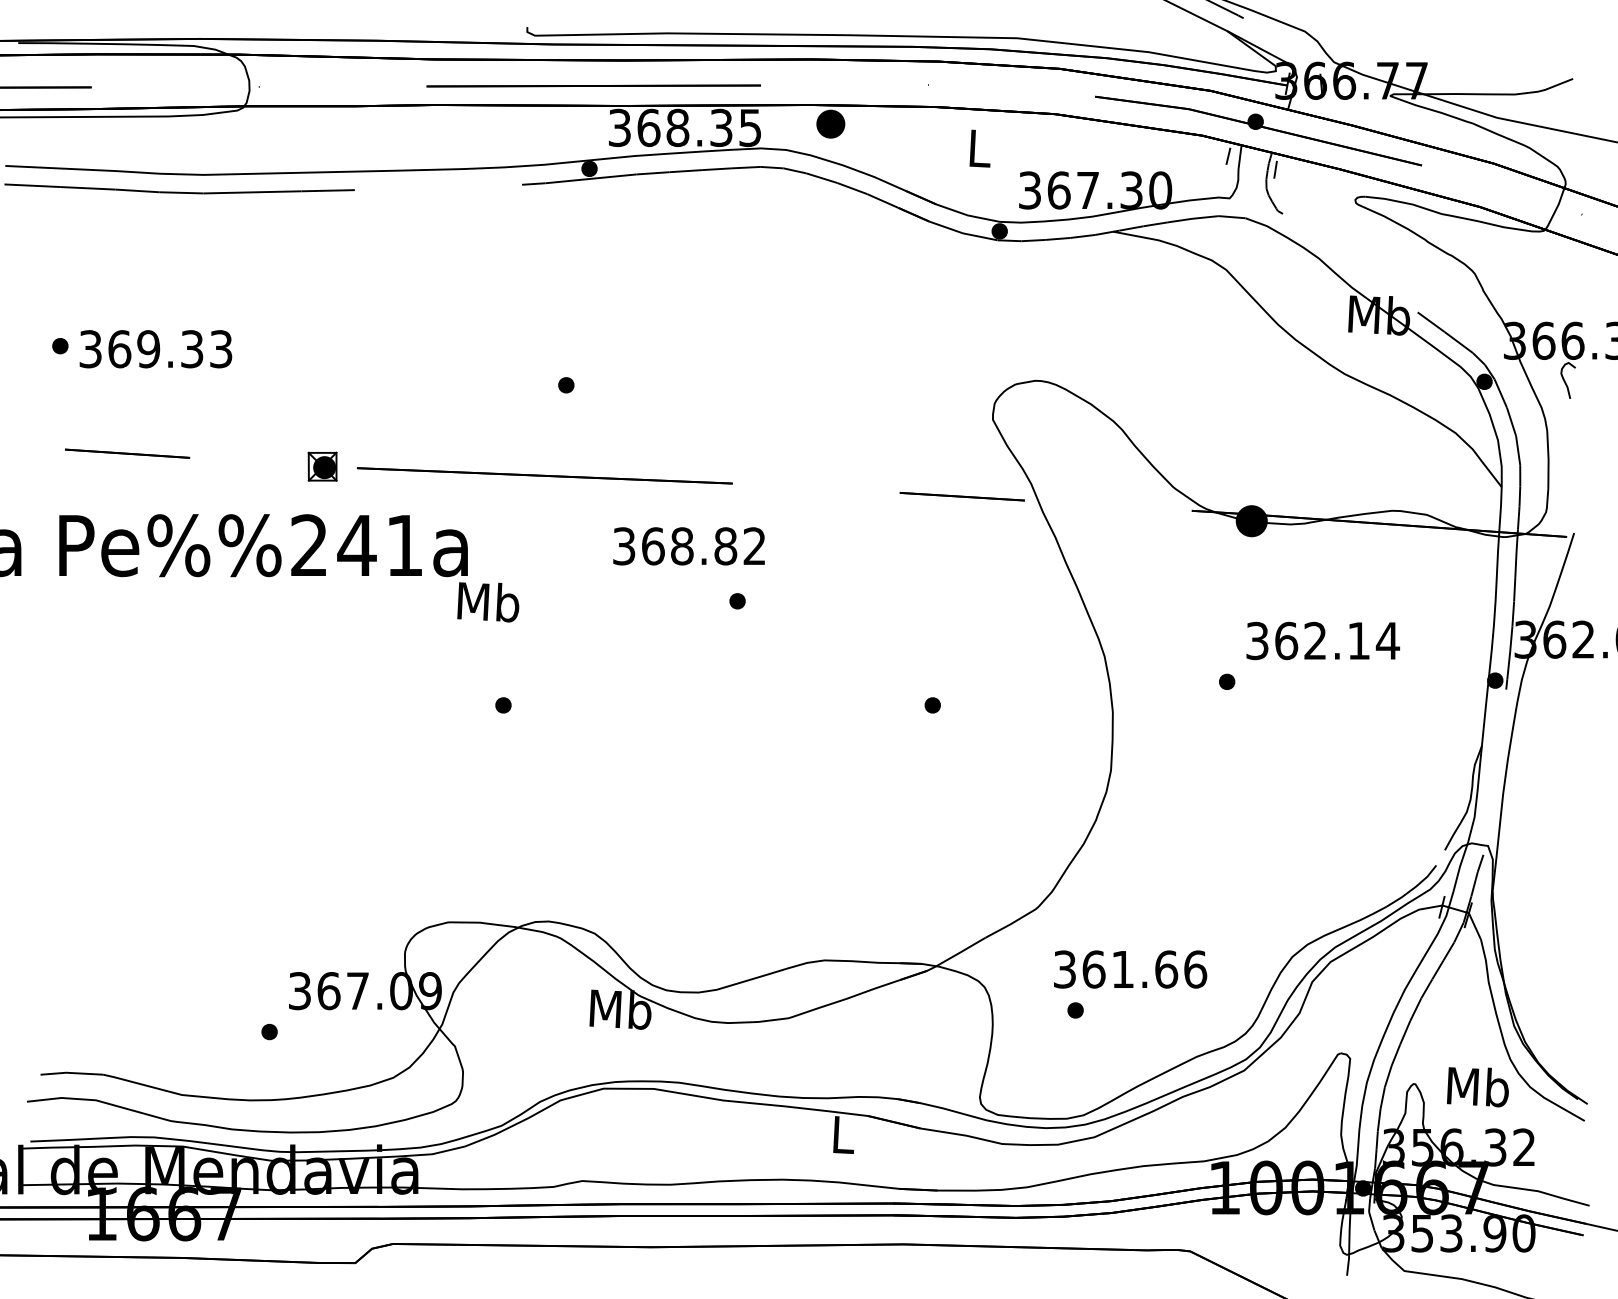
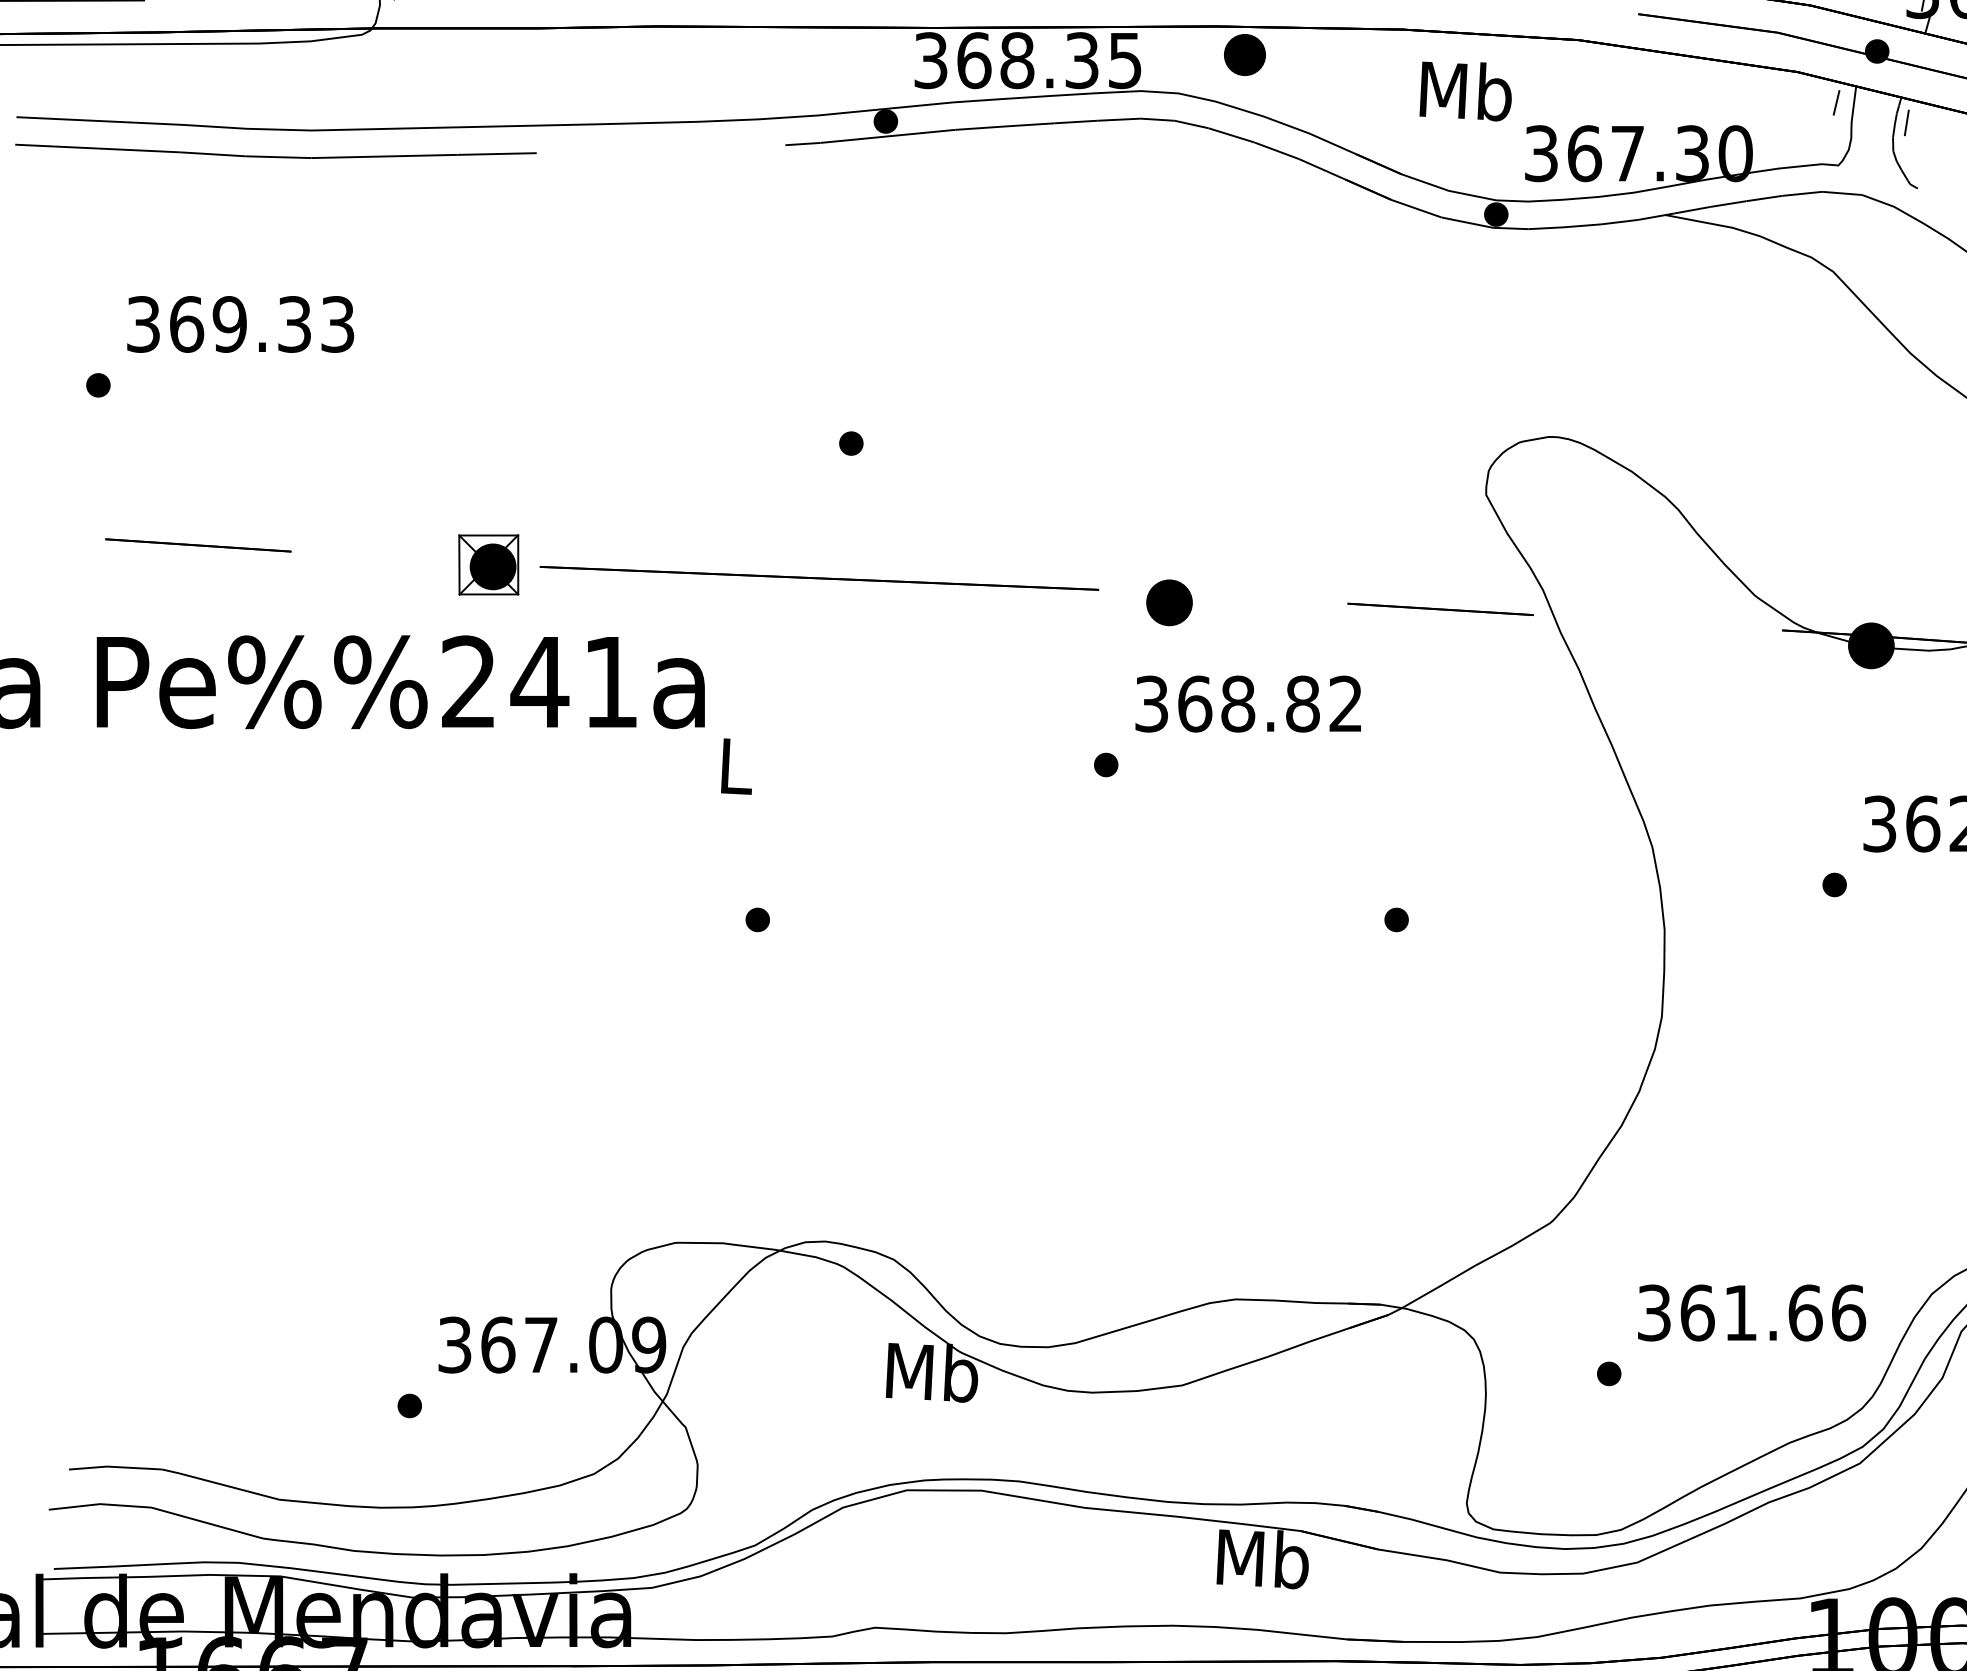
text: (979, 148) -> (1466, 91), L -> Mb
text: (155, 349) -> (239, 324), moved
part: (322, 466) -> (488, 564), size x1.43
part: (780, 492) -> (1170, 603), added
text: (688, 546) -> (1247, 704), moved
text: (488, 602) -> (735, 766), Mb -> L
text: (1130, 969) -> (1751, 1312), moved
text: (842, 1135) -> (1262, 1559), L -> Mb

